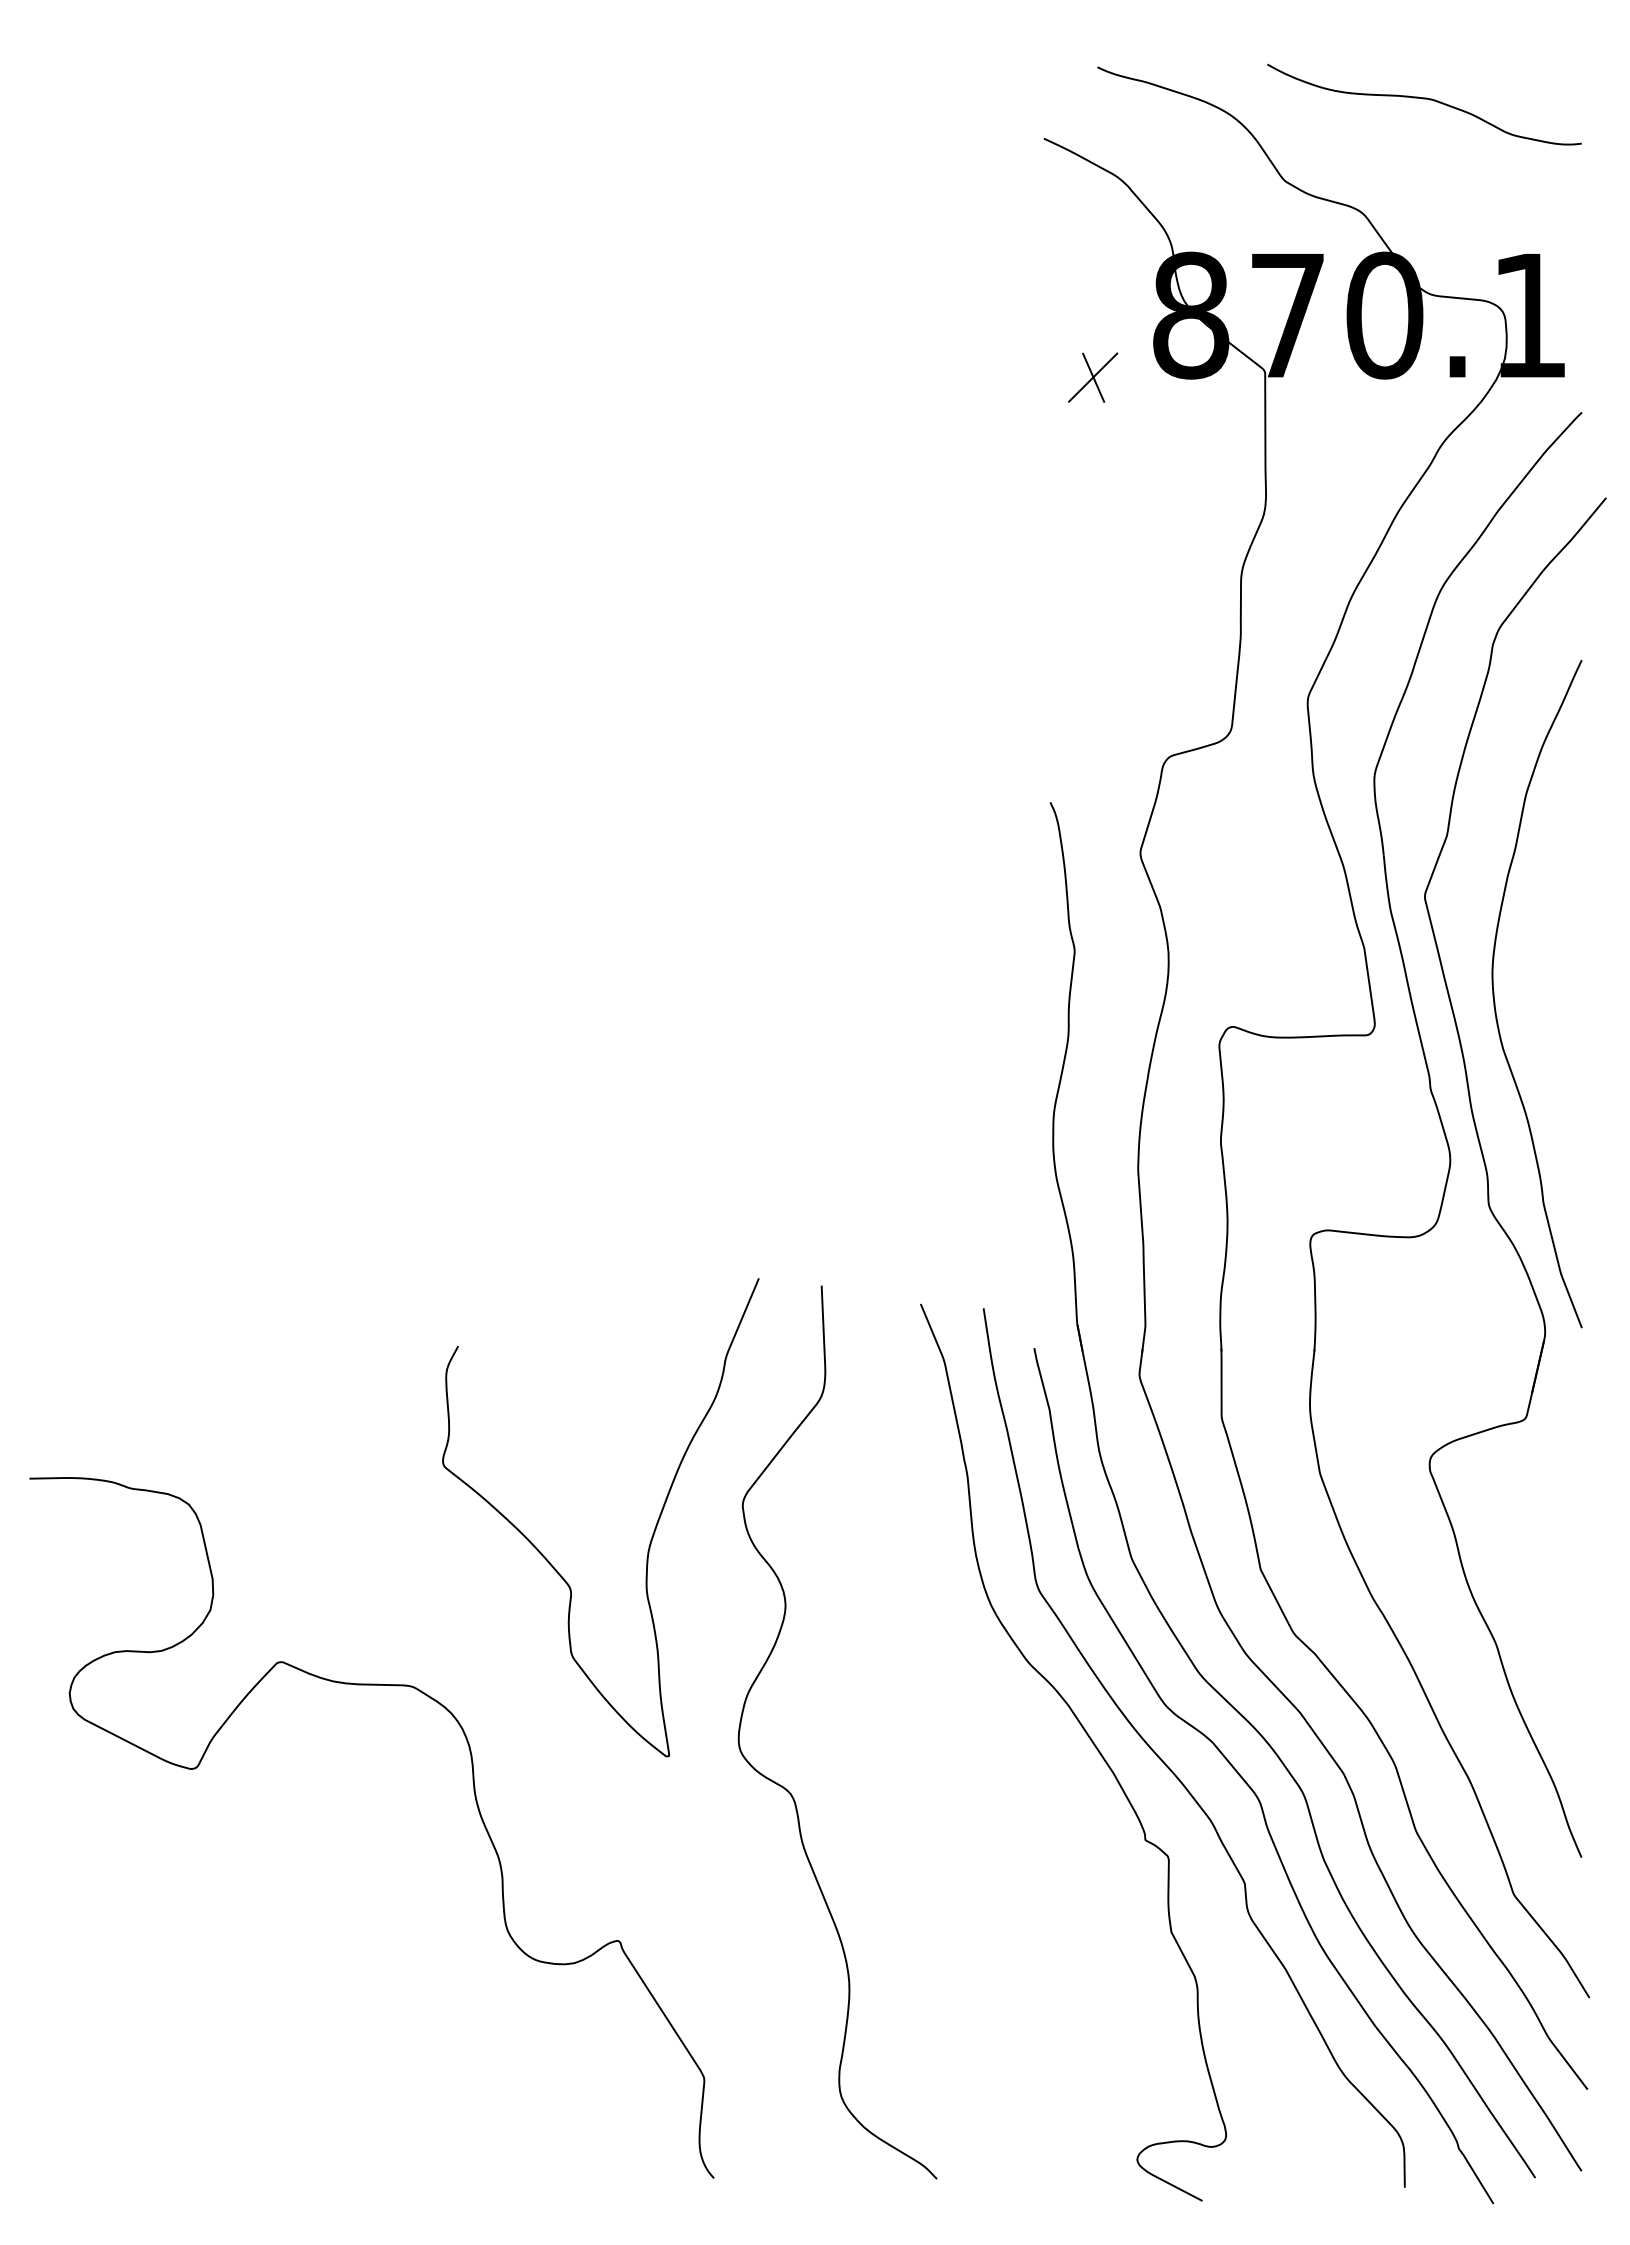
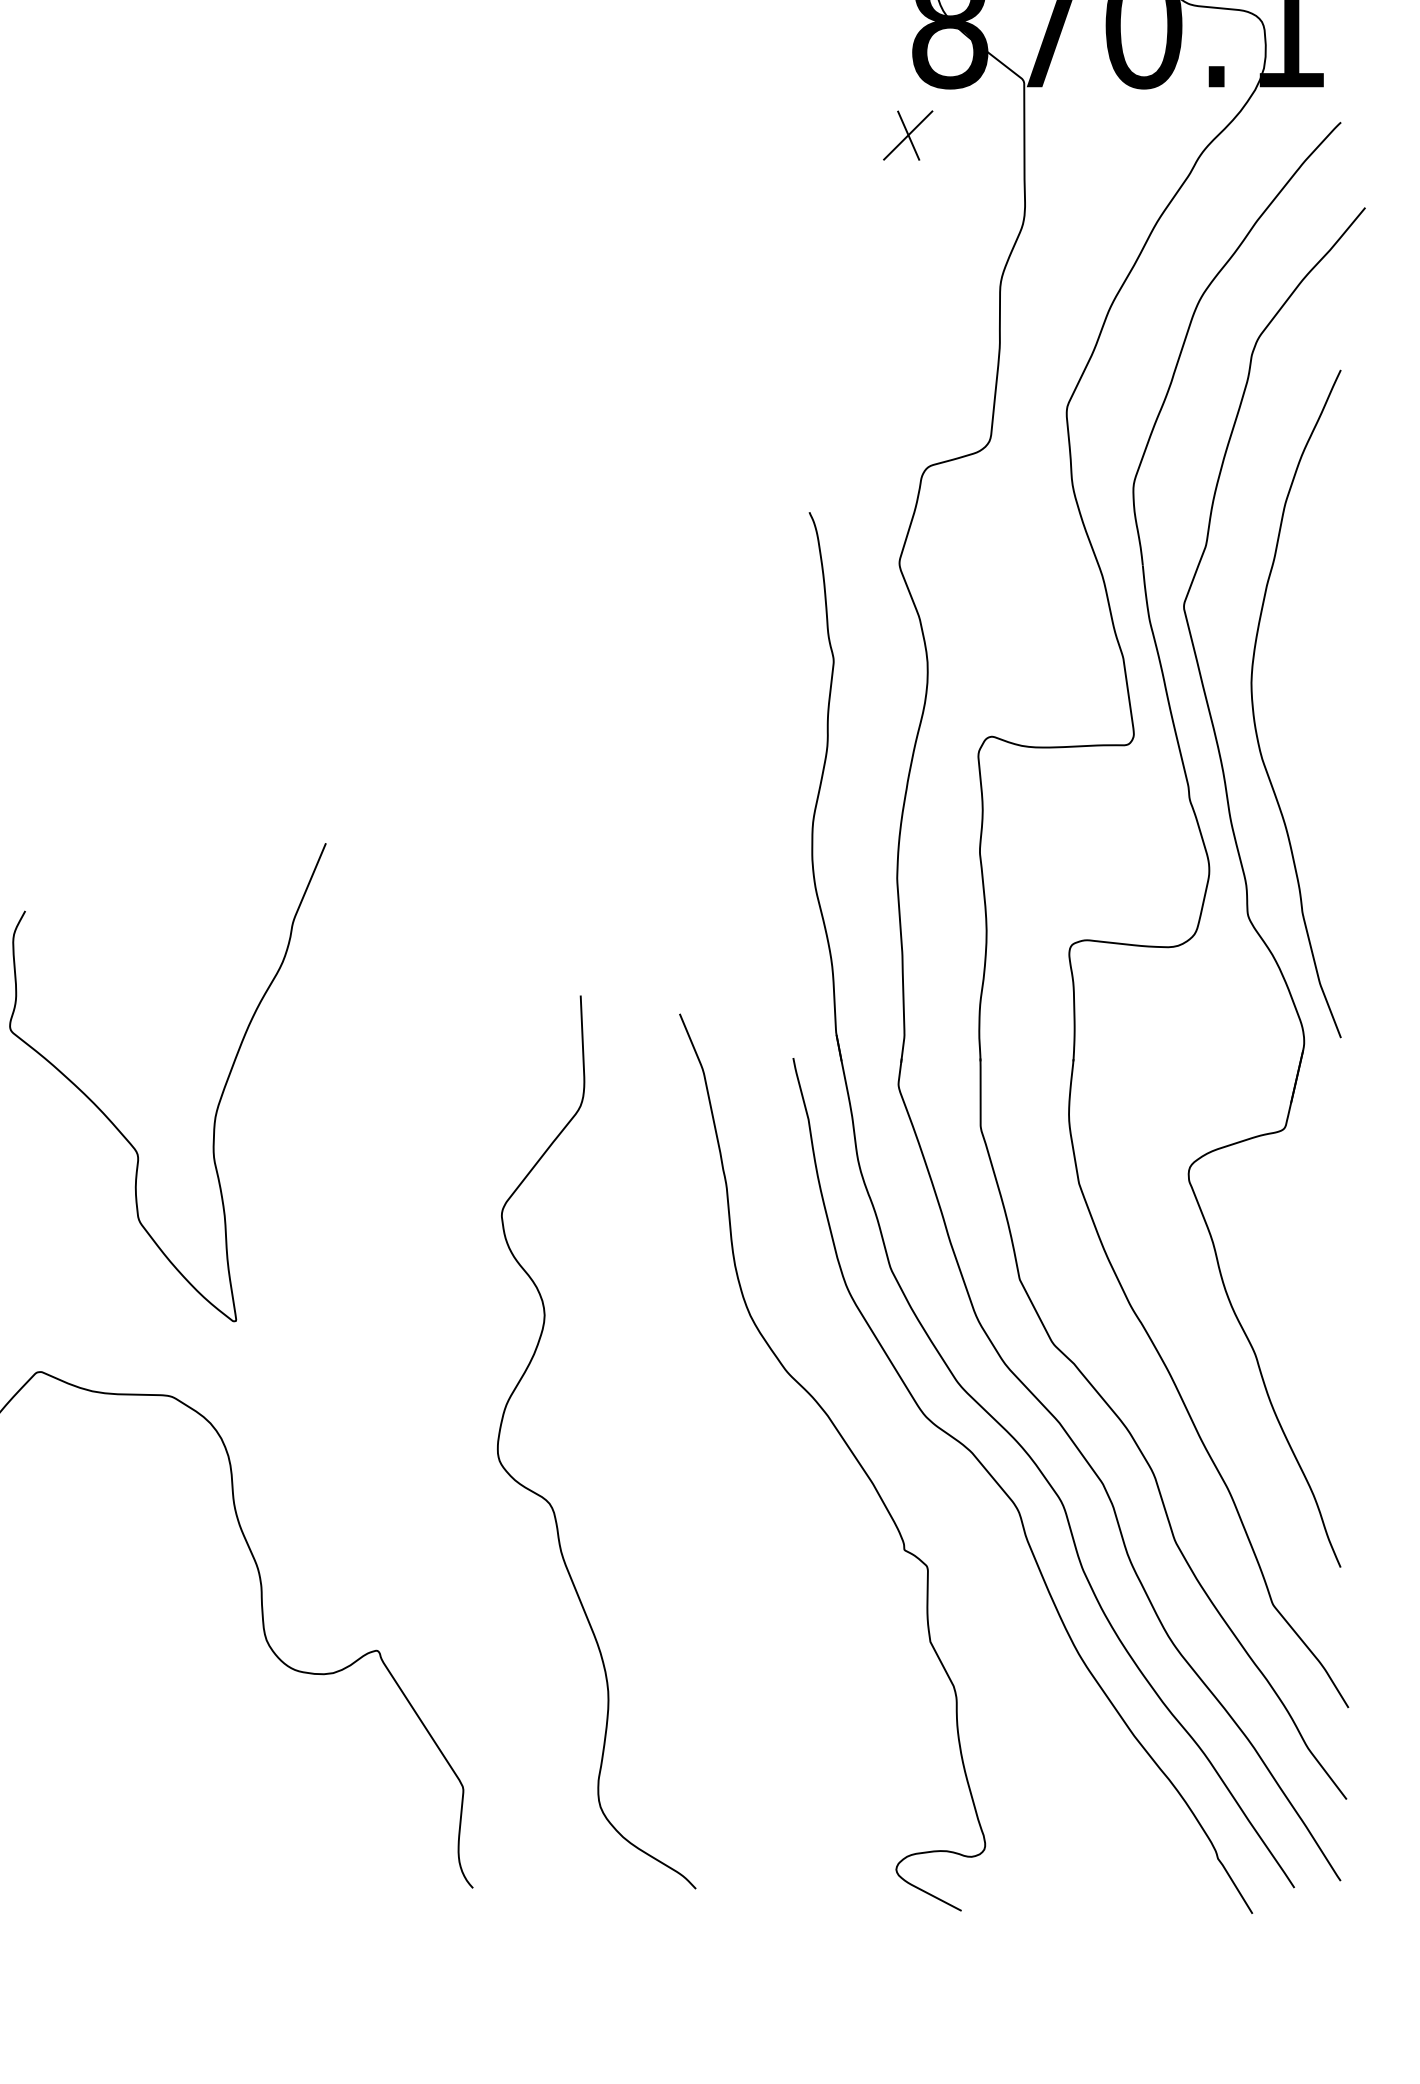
part: (1093, 377) -> (908, 135), moved
curve: (651, 1536) -> (218, 1101), moved
curve: (1171, 1769) -> (930, 1479), removed

